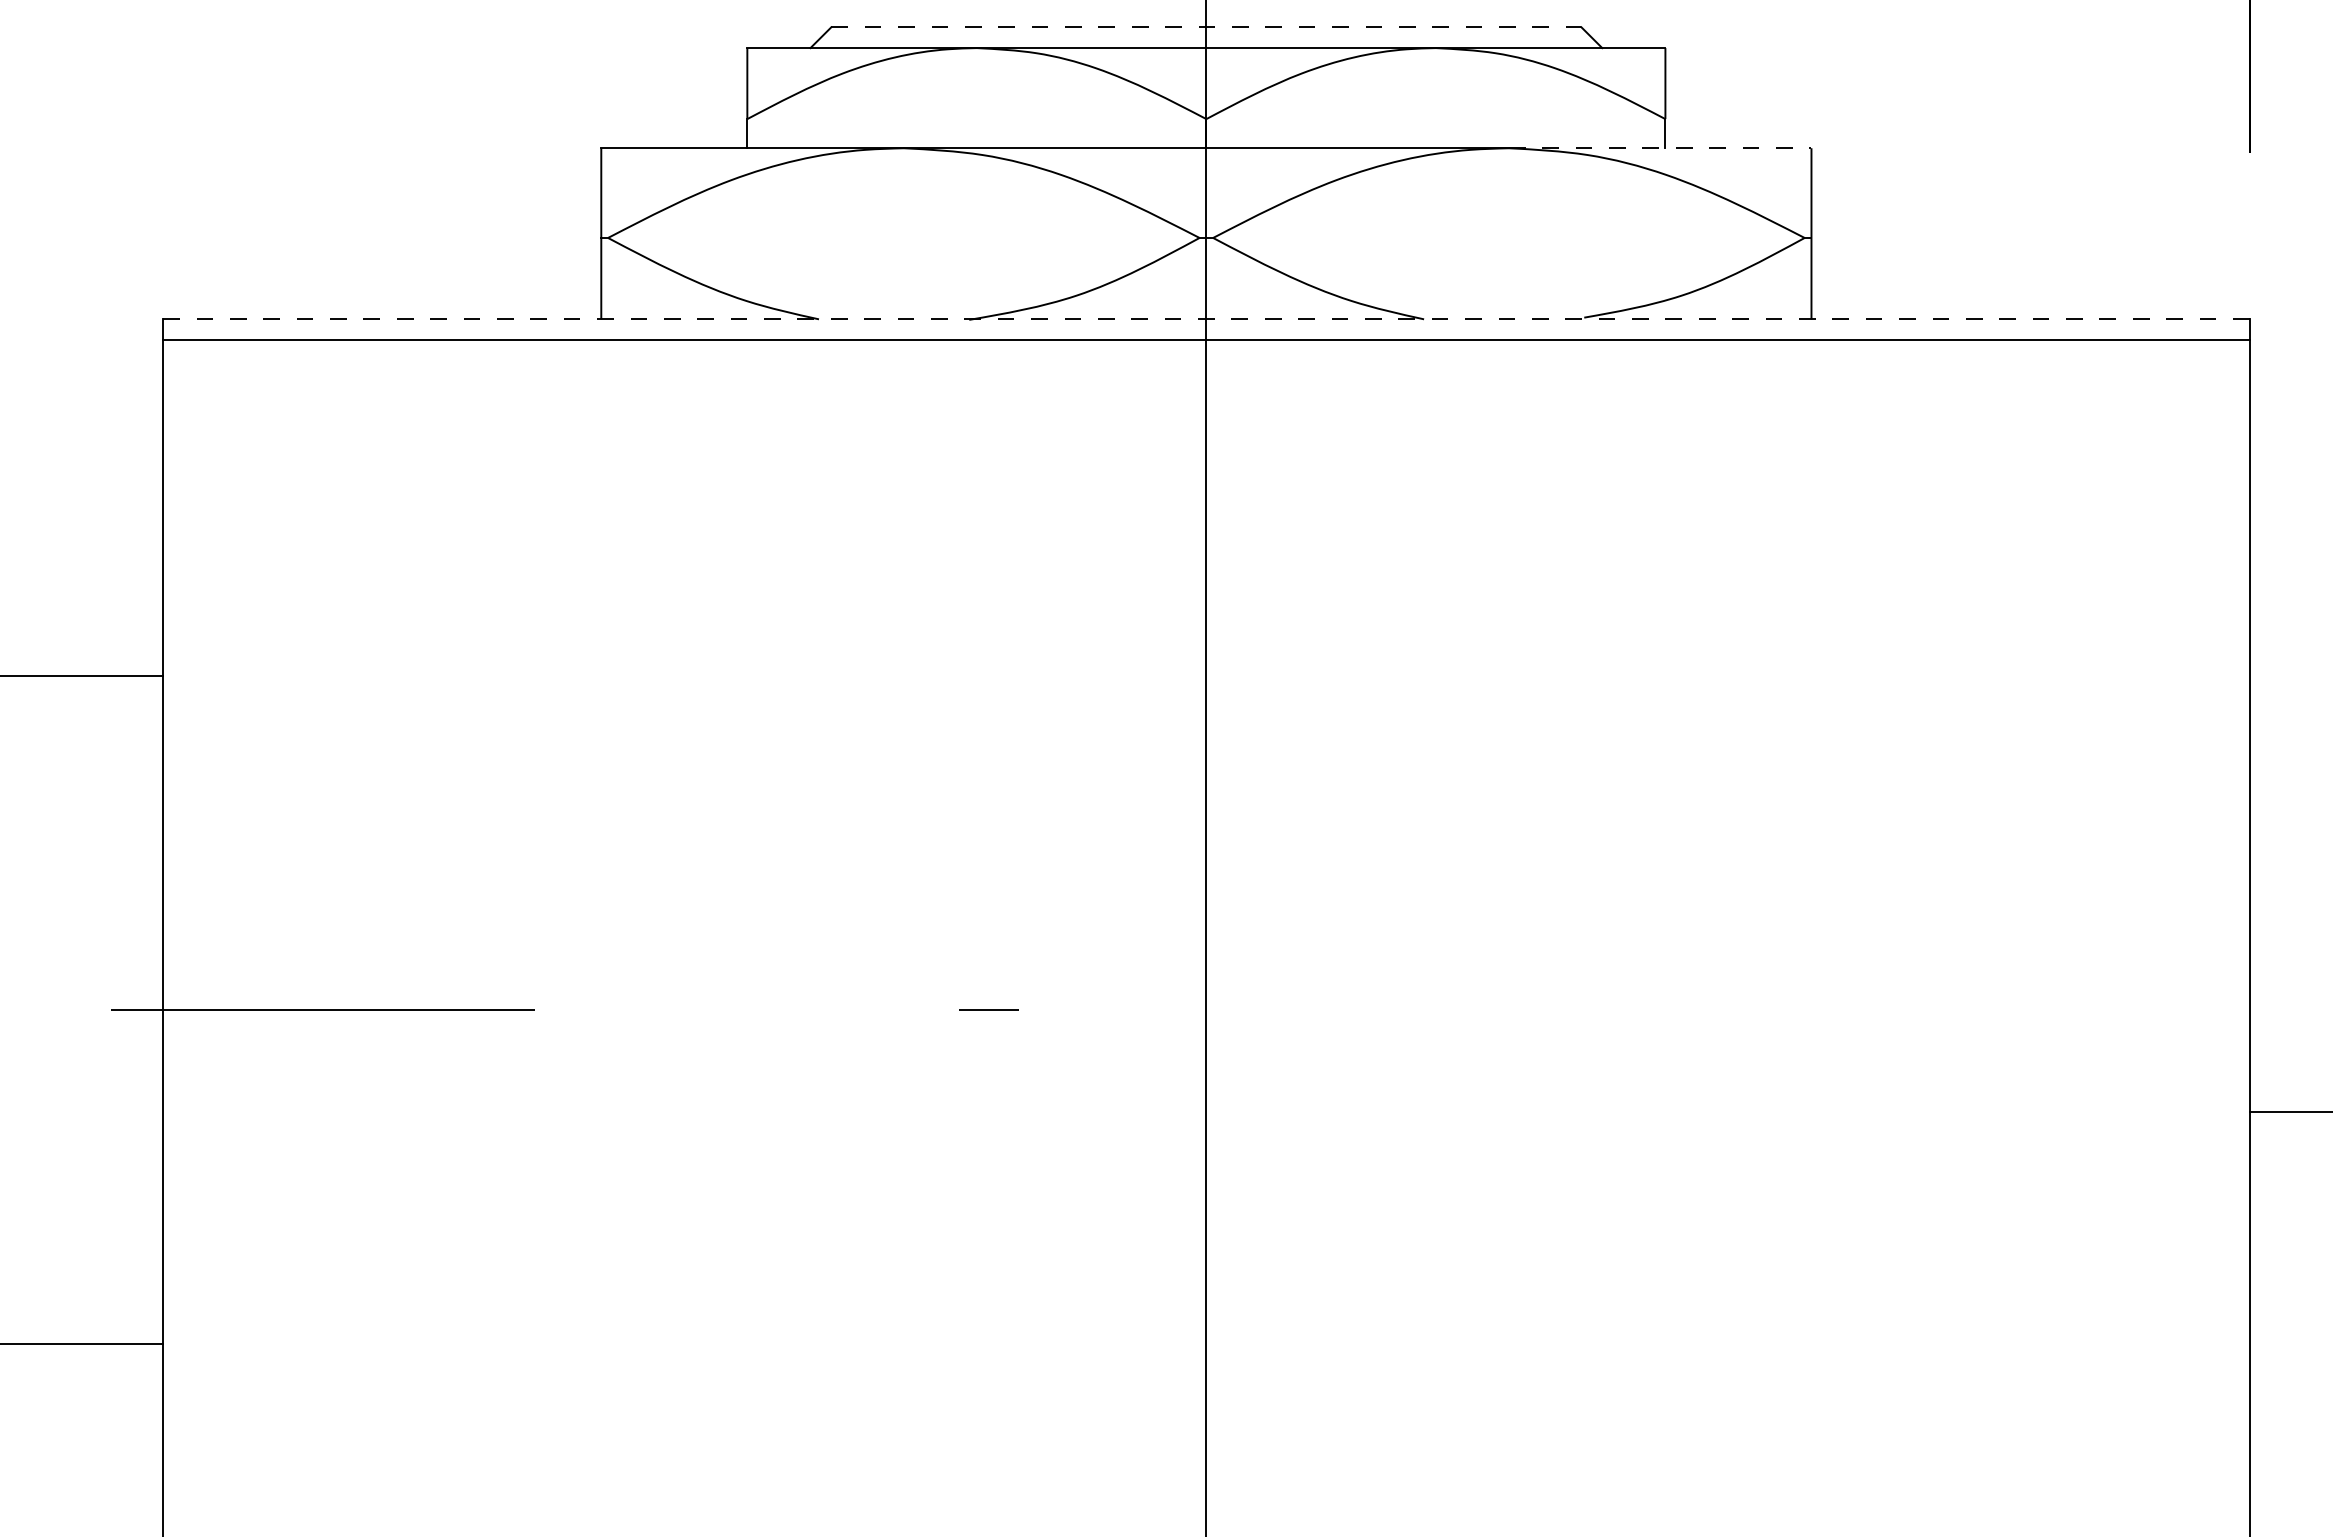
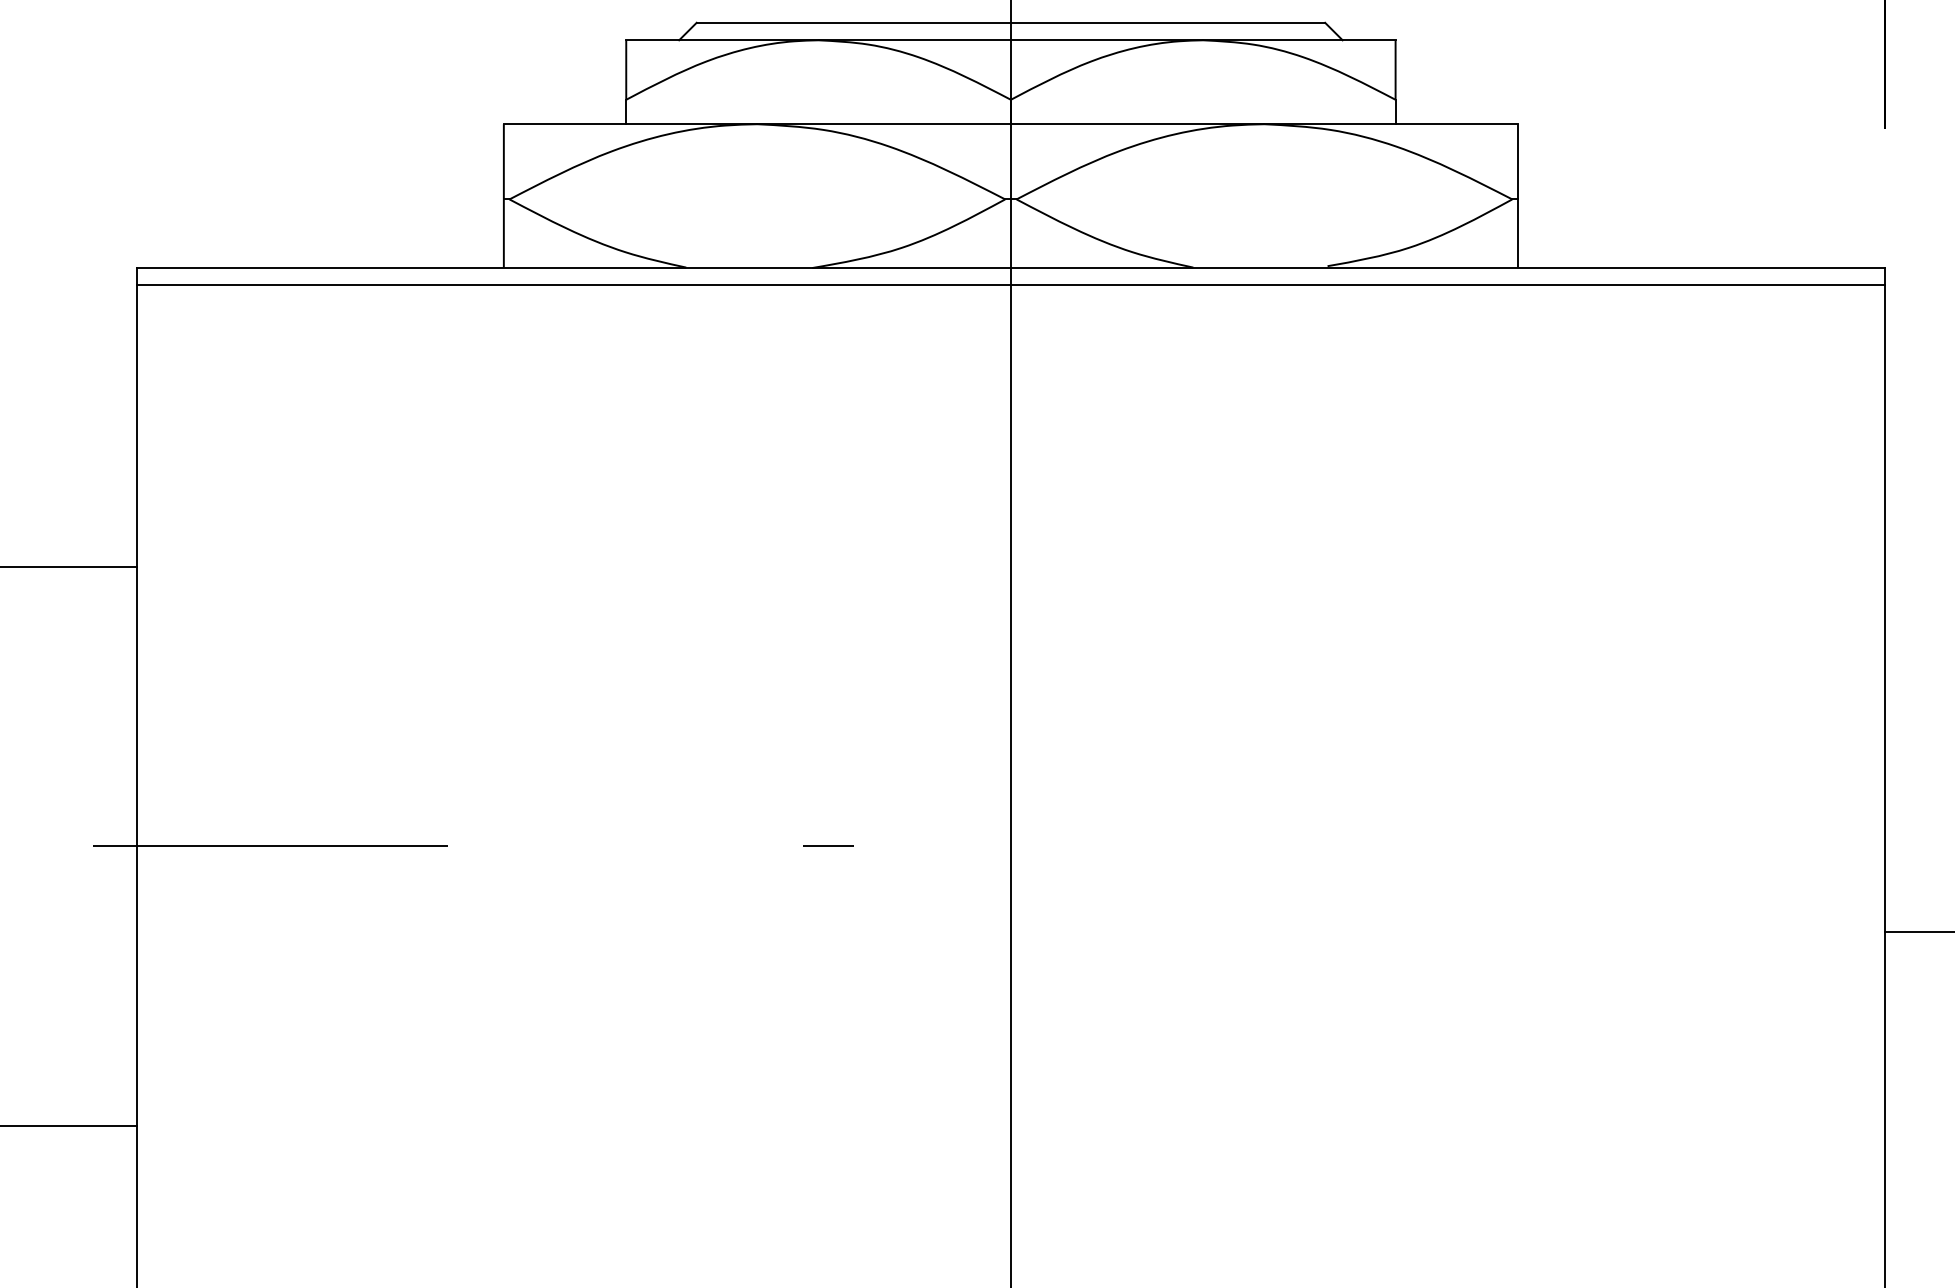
line: (1206, 27) -> (1011, 23), dashed -> solid
line: (1660, 148) -> (1391, 124), dashed -> solid
line: (1206, 319) -> (1011, 267), dashed -> solid

